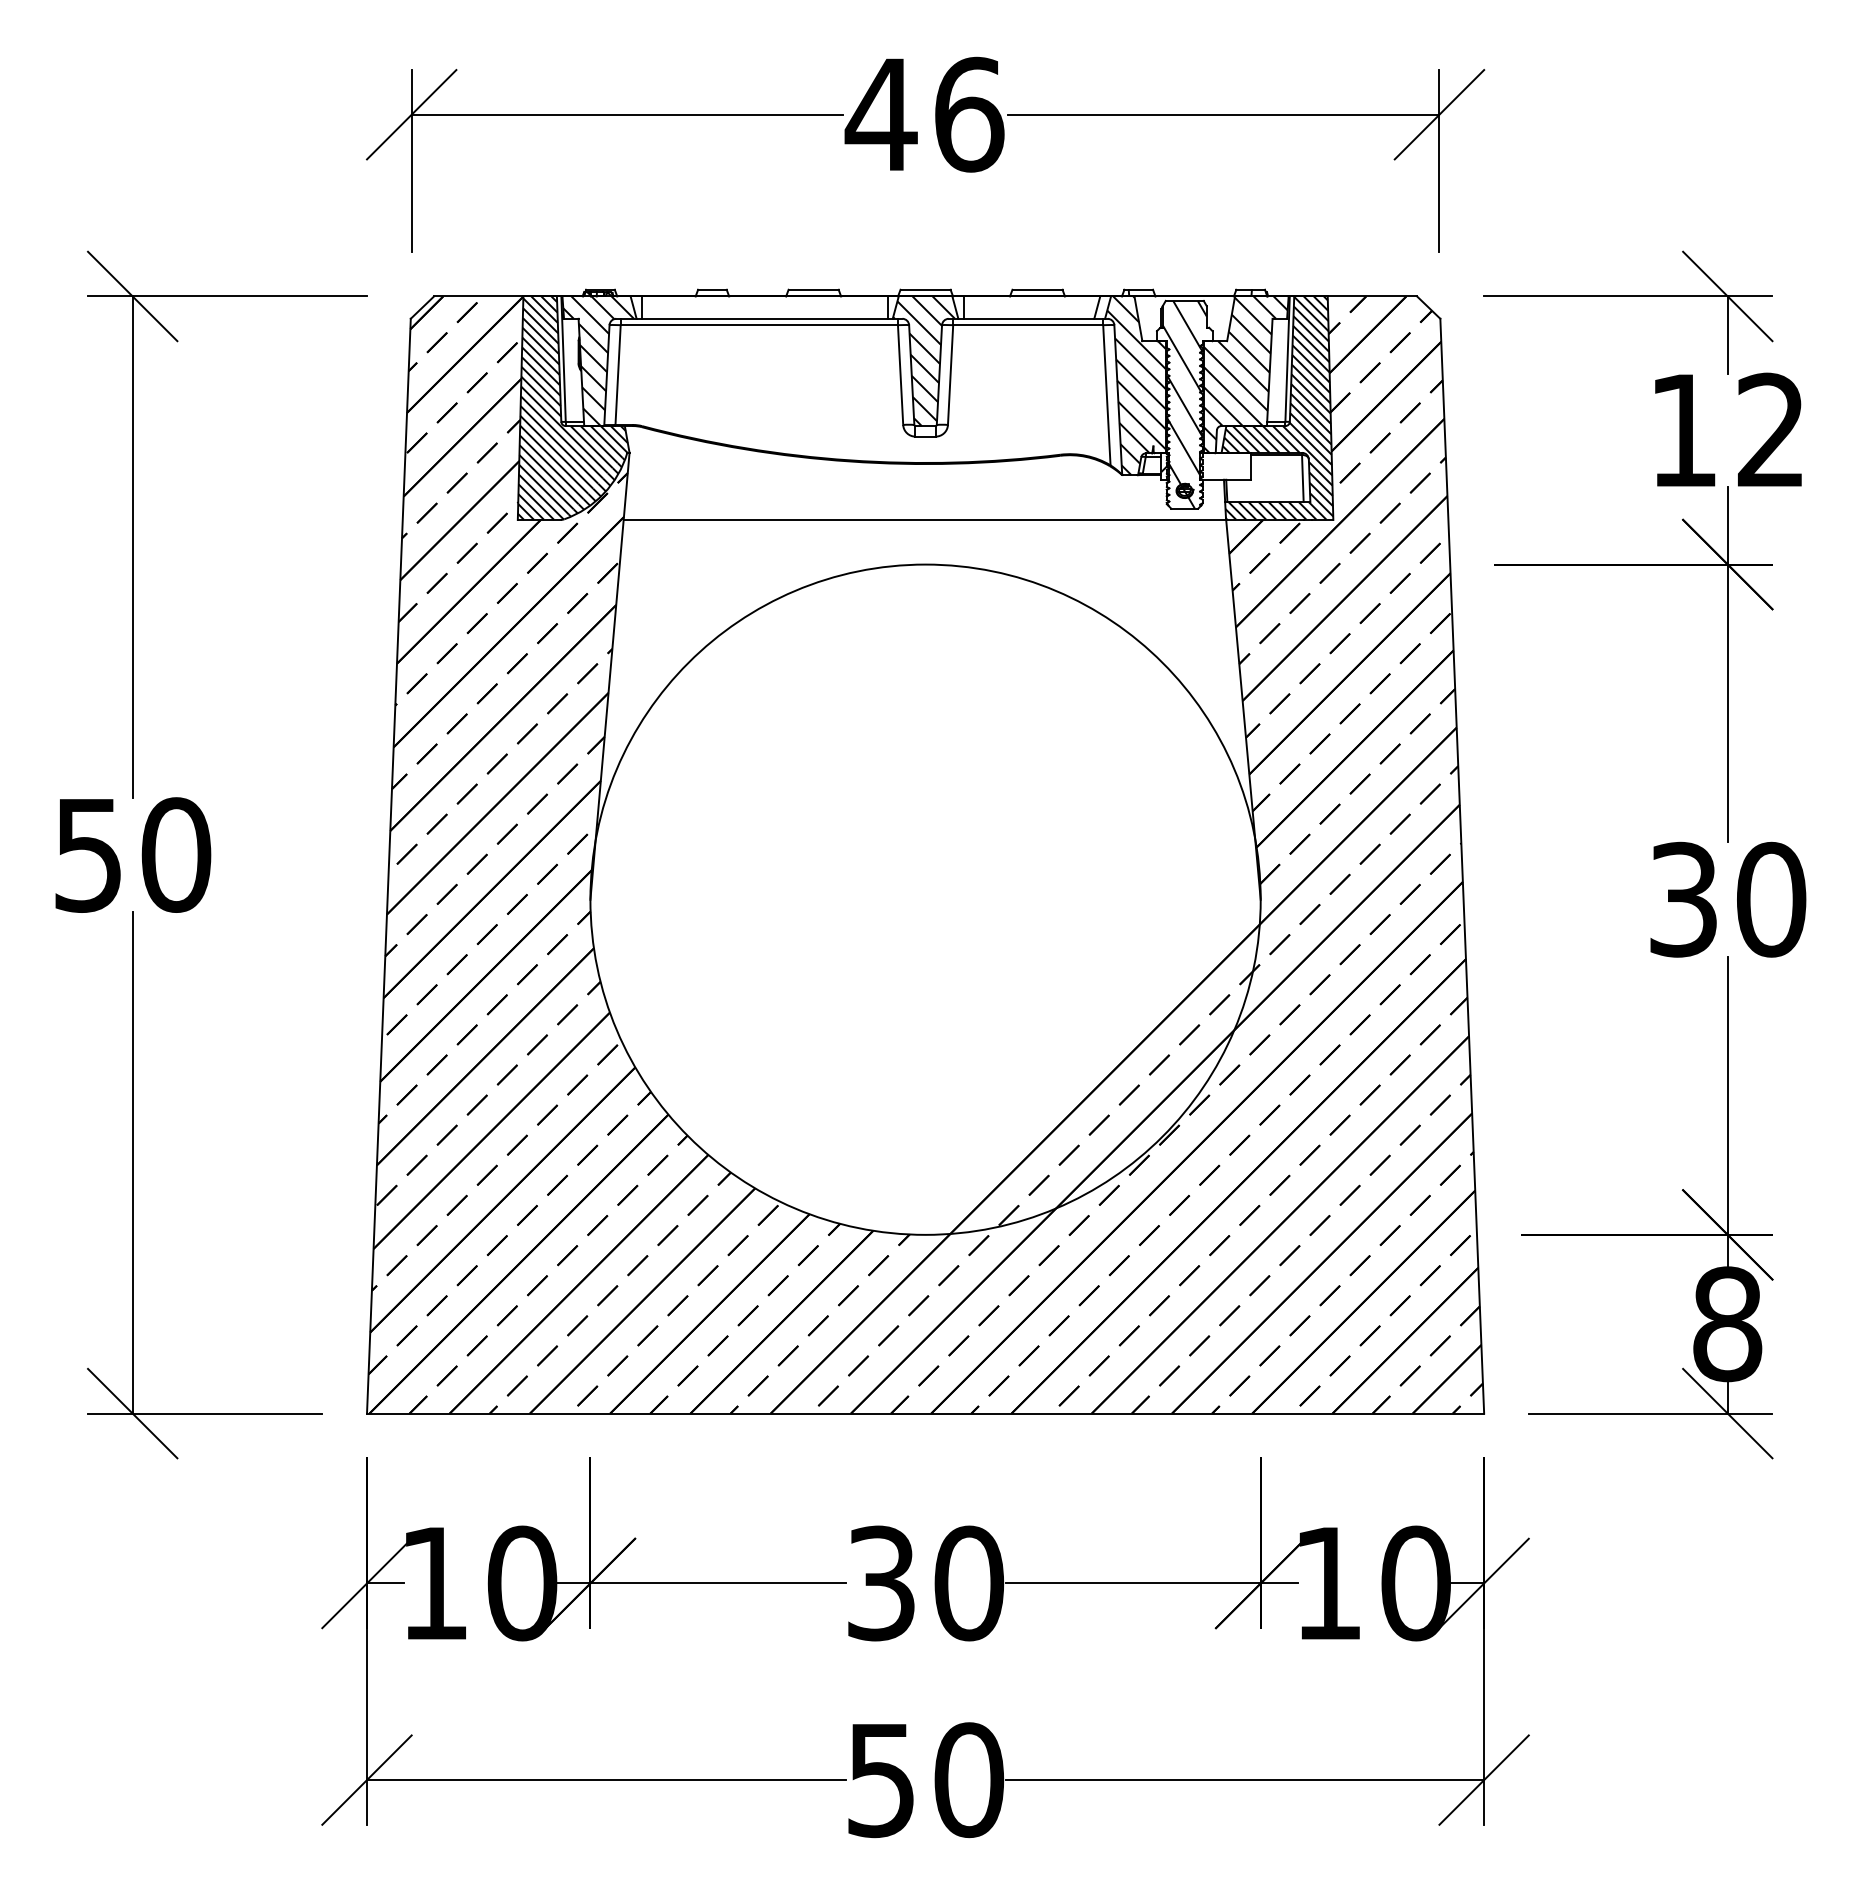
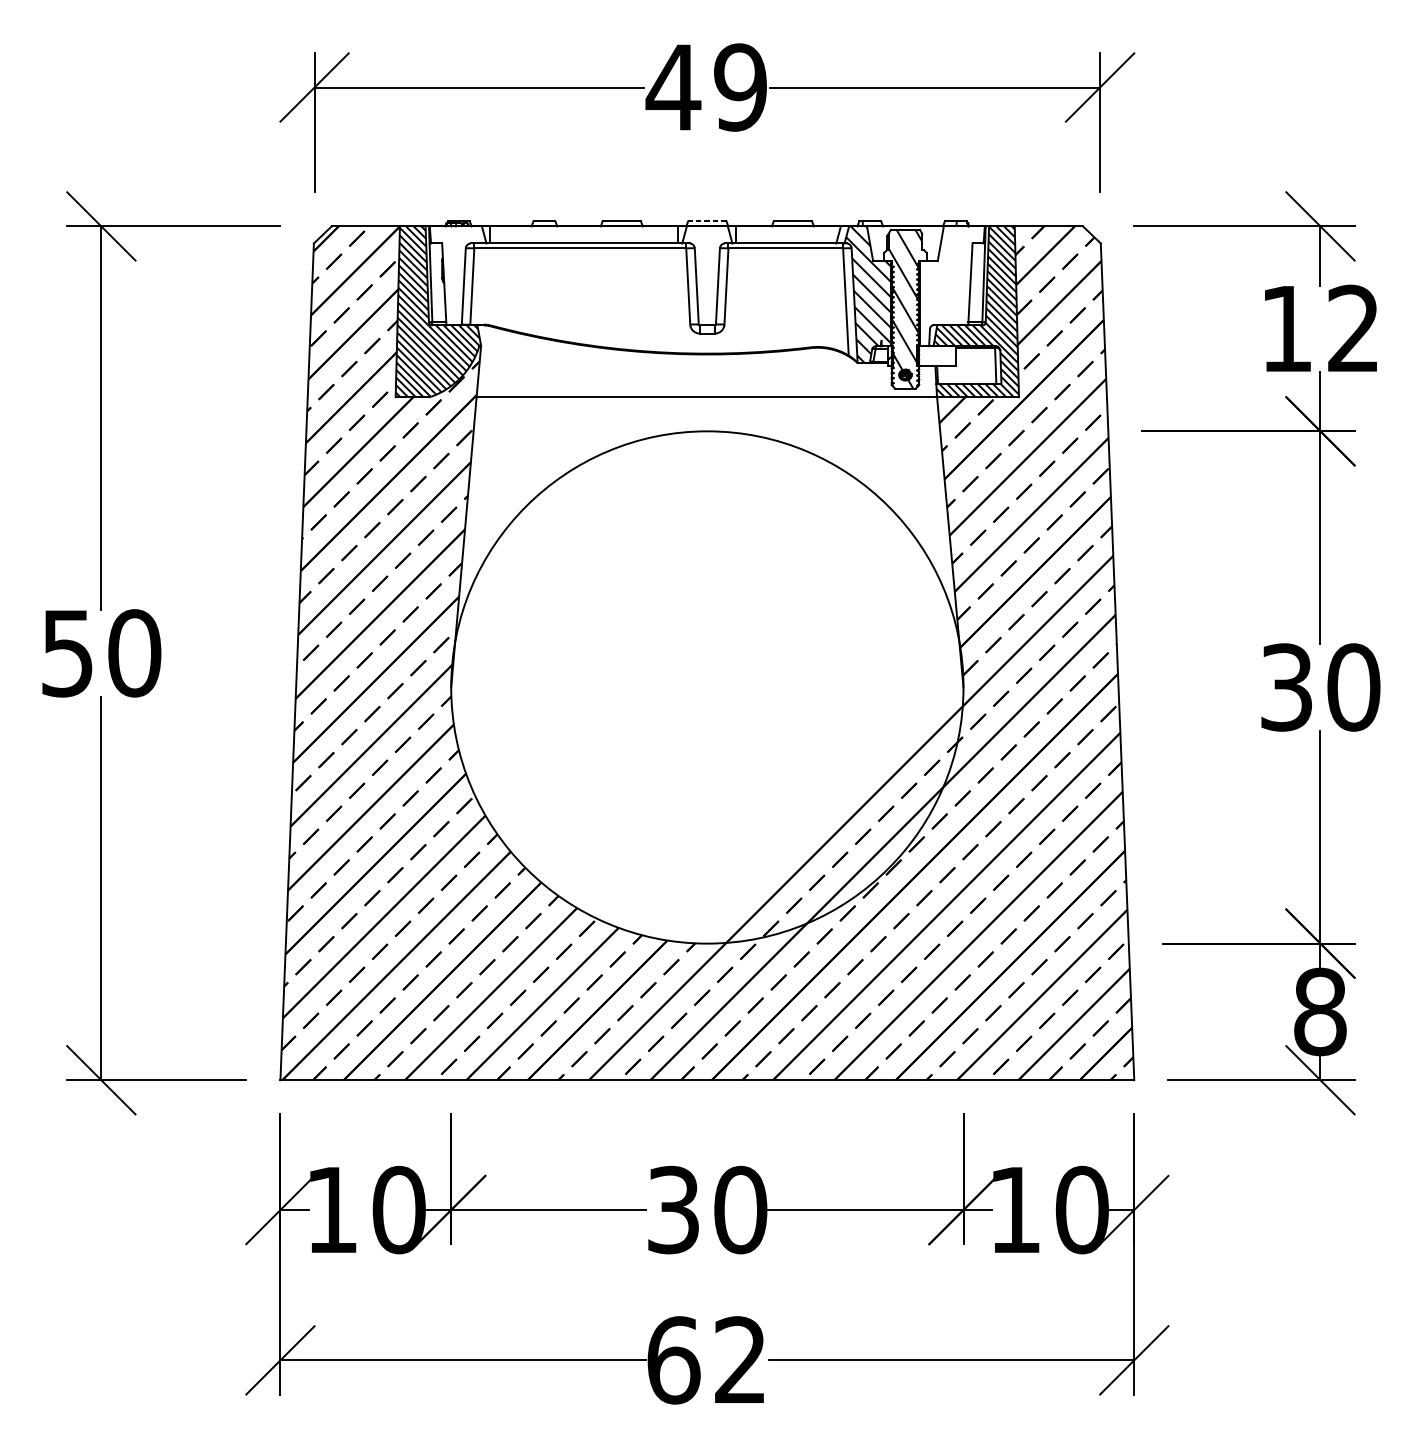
text: (969, 114) -> (740, 87), 46 -> 49
line: (925, 289) -> (707, 221), solid -> dashed
hatch: (598, 359) -> (457, 274), removed
hatch: (924, 361) -> (706, 276), removed
hatch: (1245, 374) -> (951, 286), removed
text: (925, 1780) -> (707, 1360), 50 -> 62

